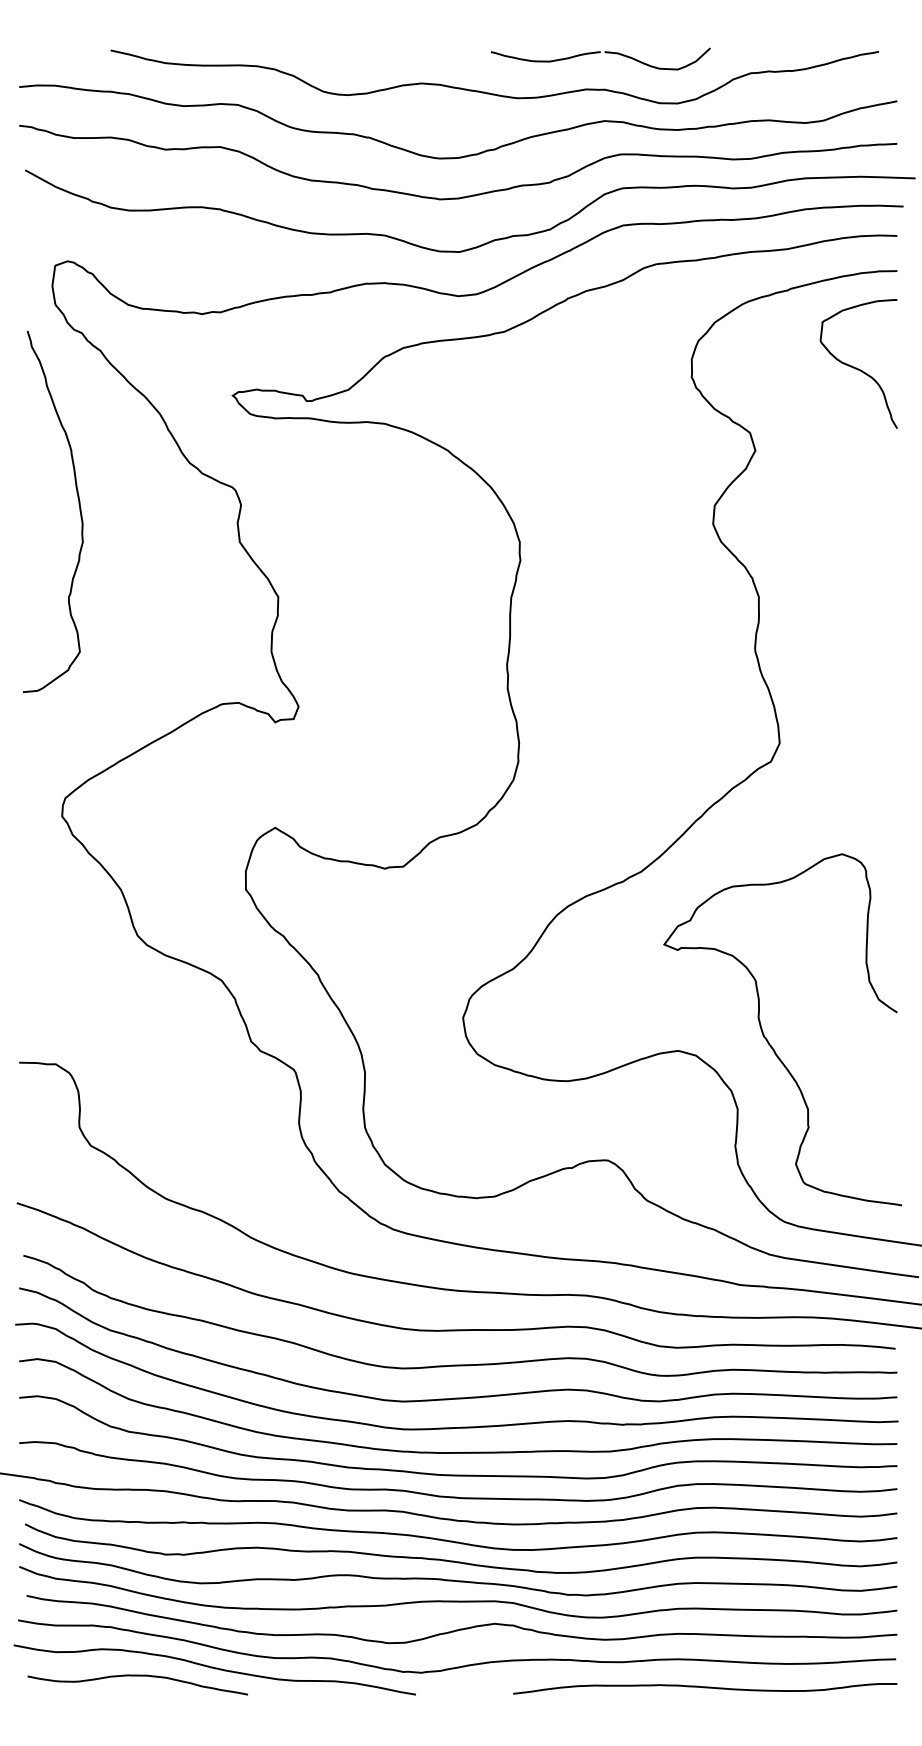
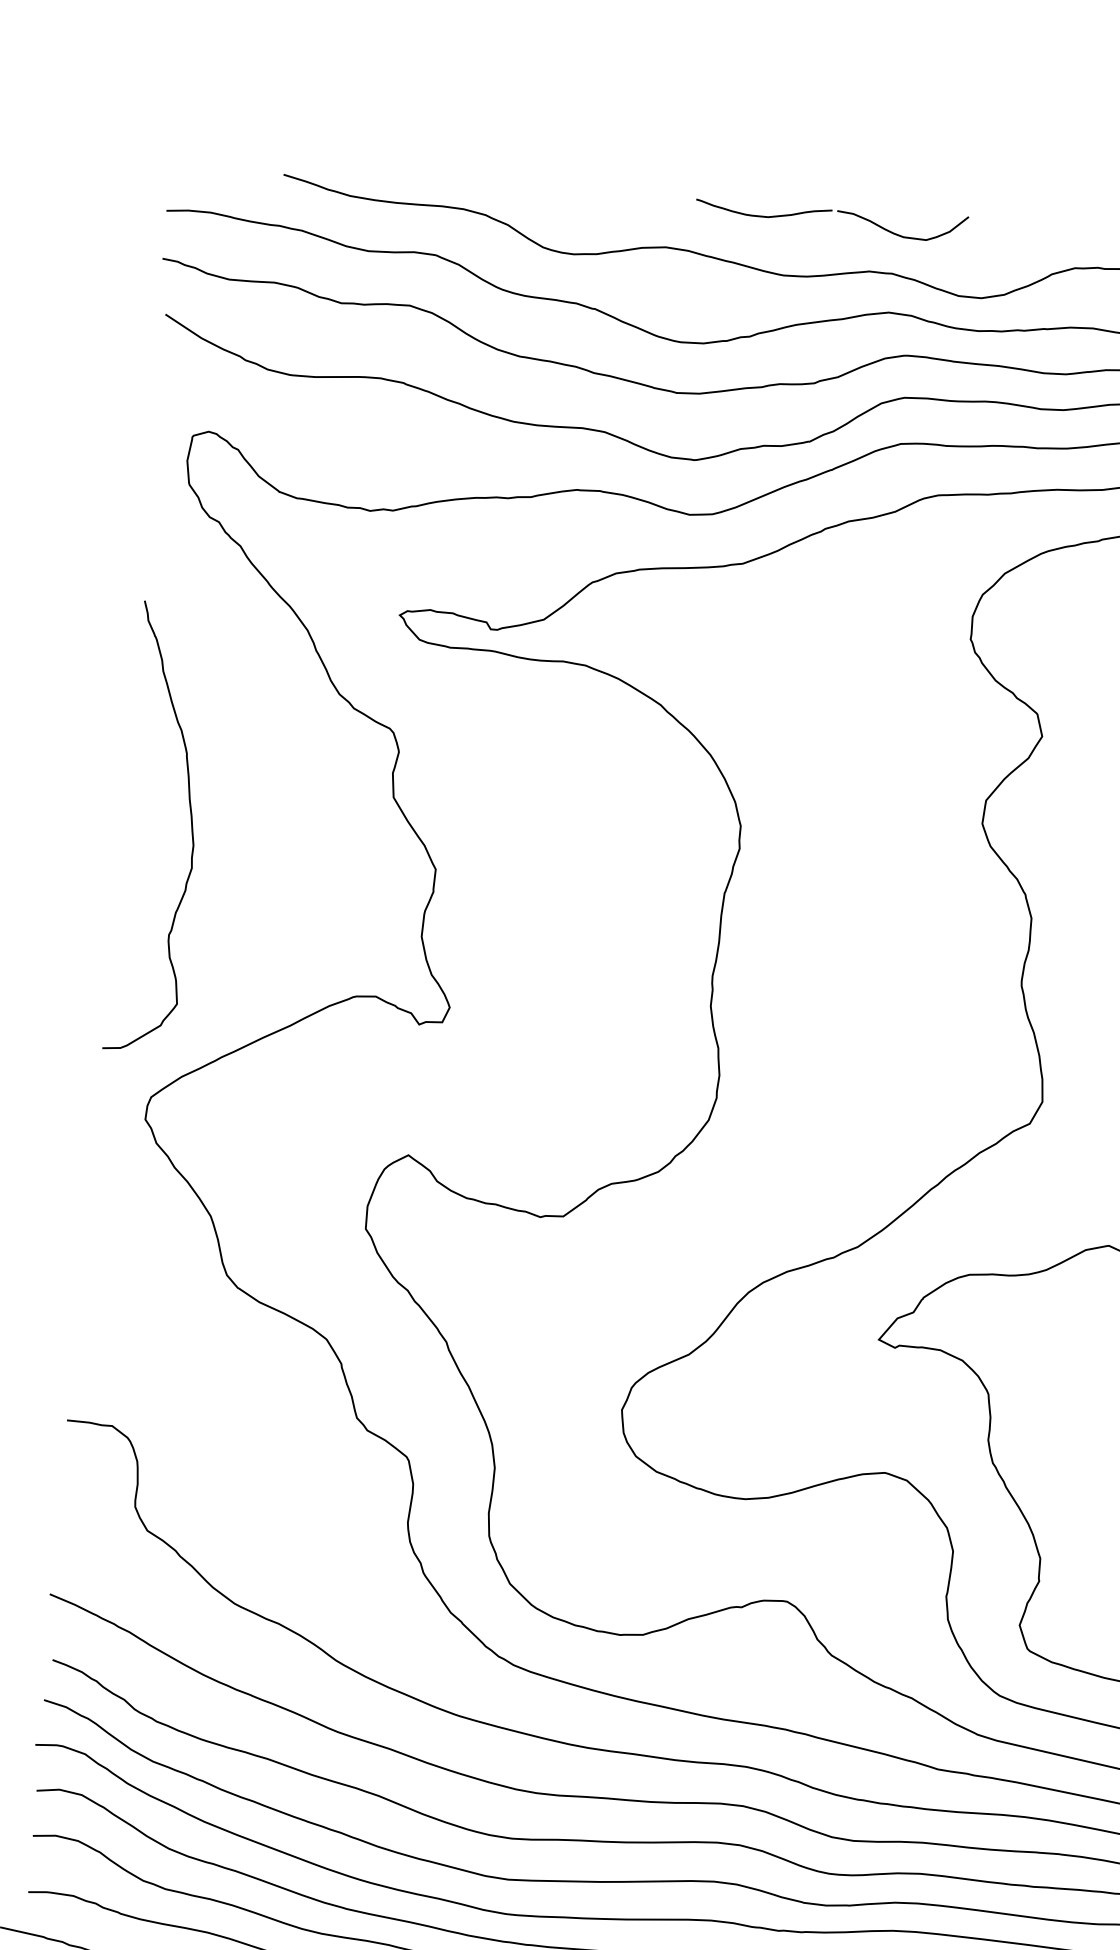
part: (600, 58) -> (831, 218), moved
curve: (78, 504) -> (190, 821), moved

